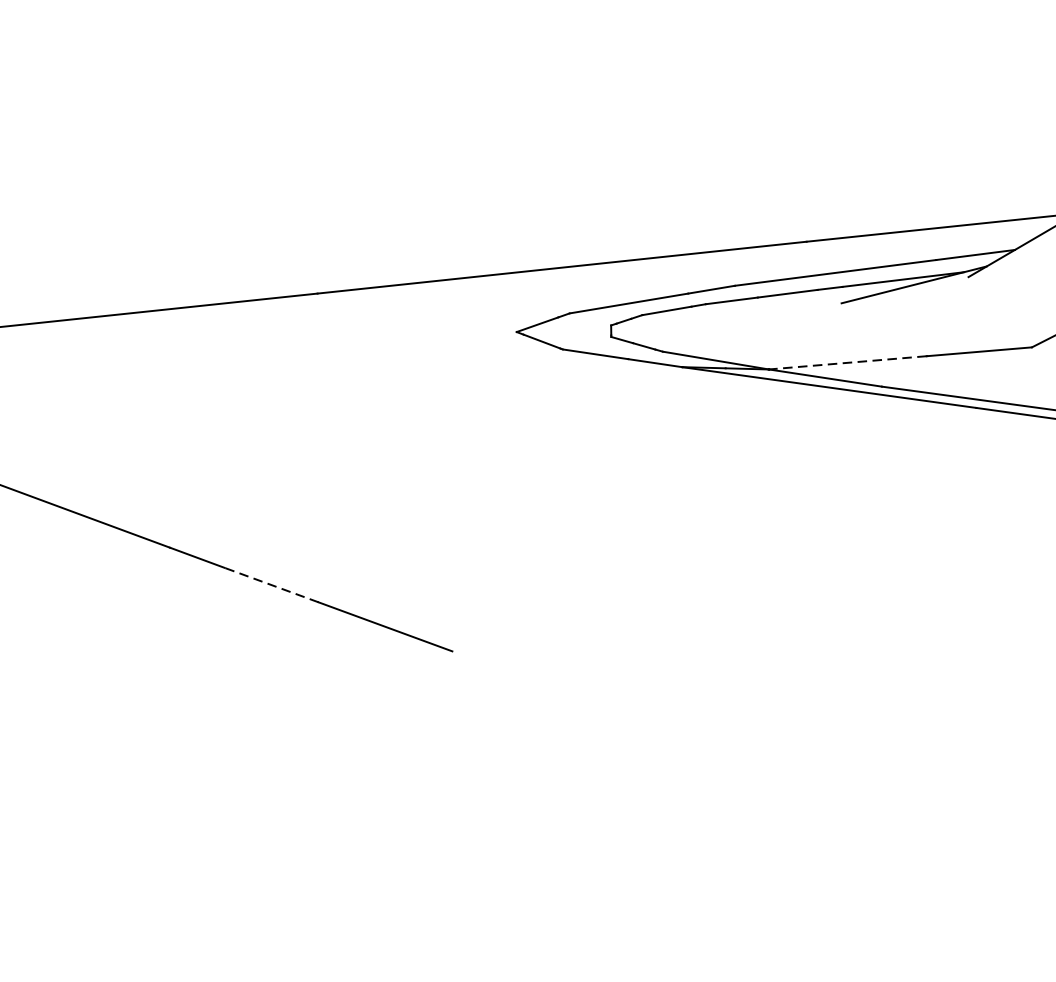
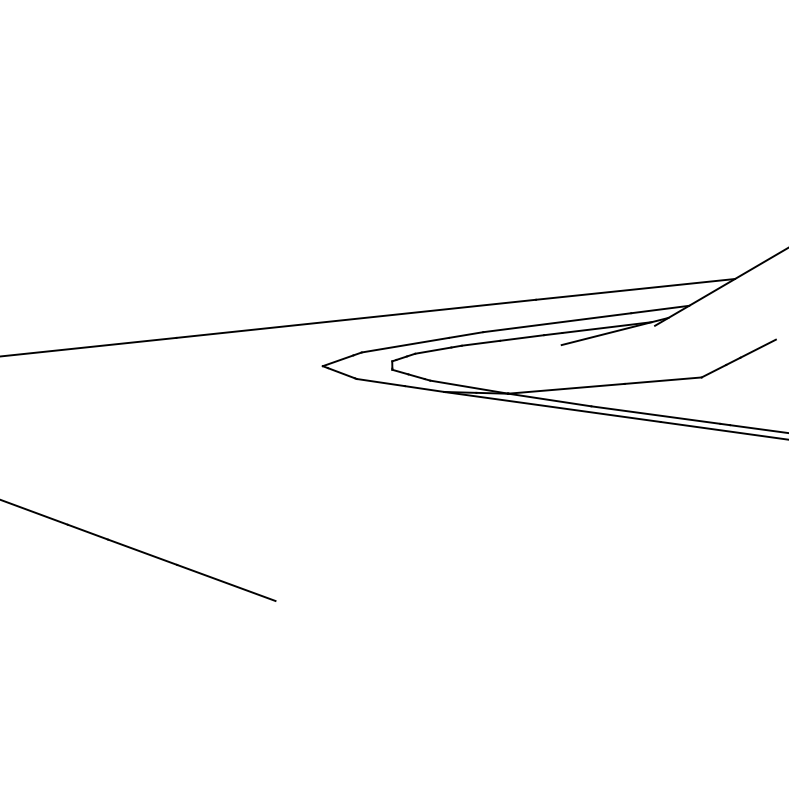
line: (846, 362) -> (565, 388), dashed -> solid
line: (271, 585) -> (142, 552), dashed -> solid

